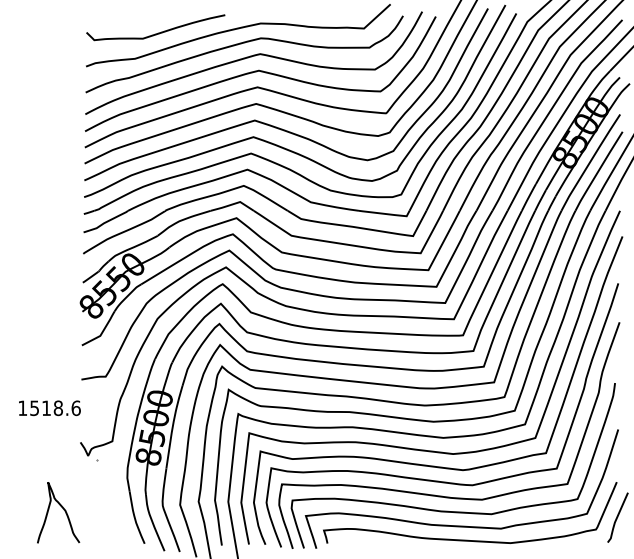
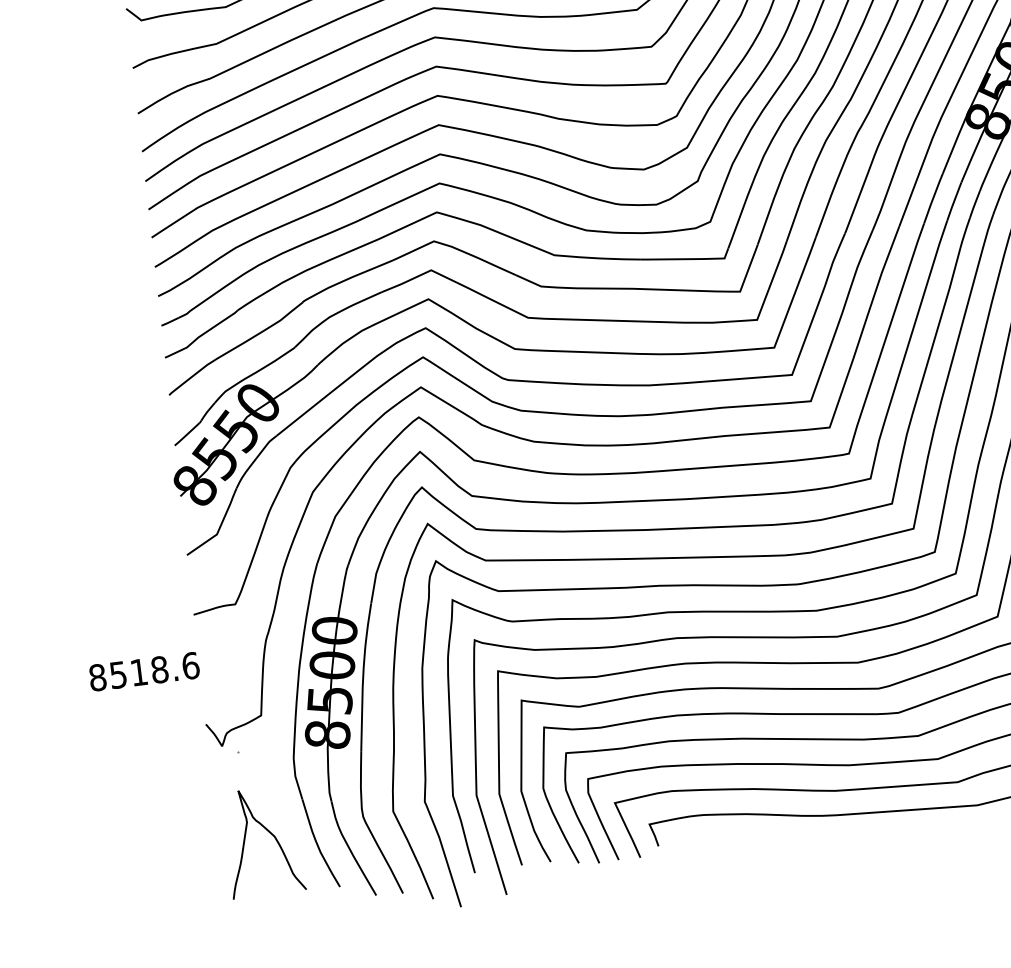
text: (22, 408) -> (97, 678), 1518.6 -> 8518.6
curve: (63, 510) -> (271, 836), moved

